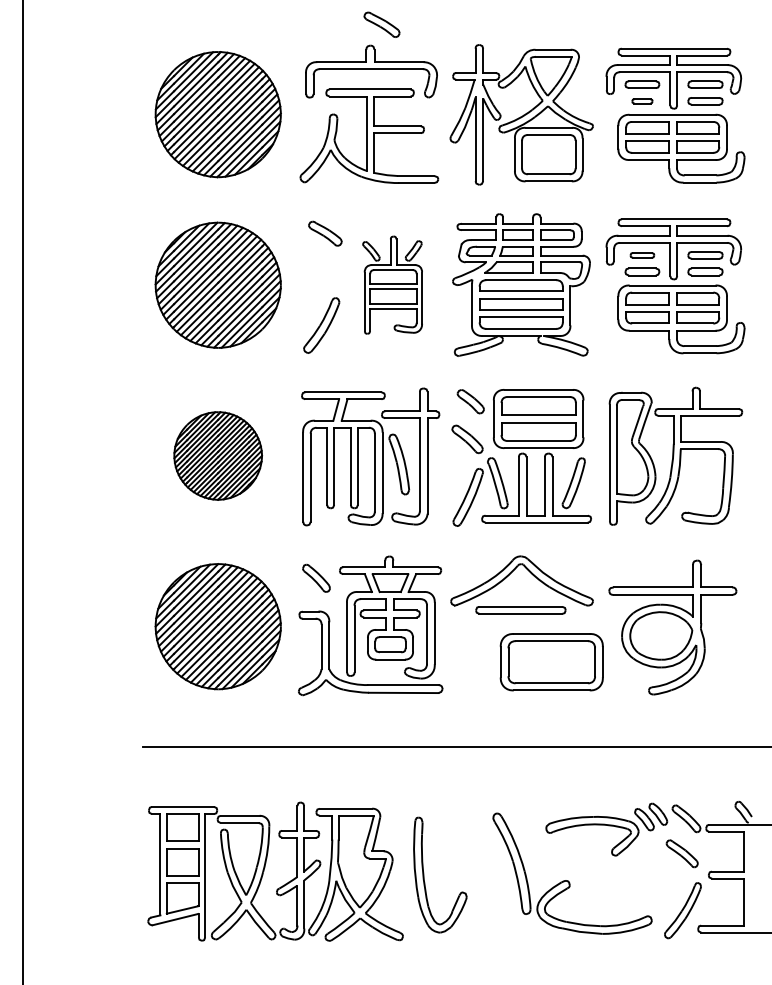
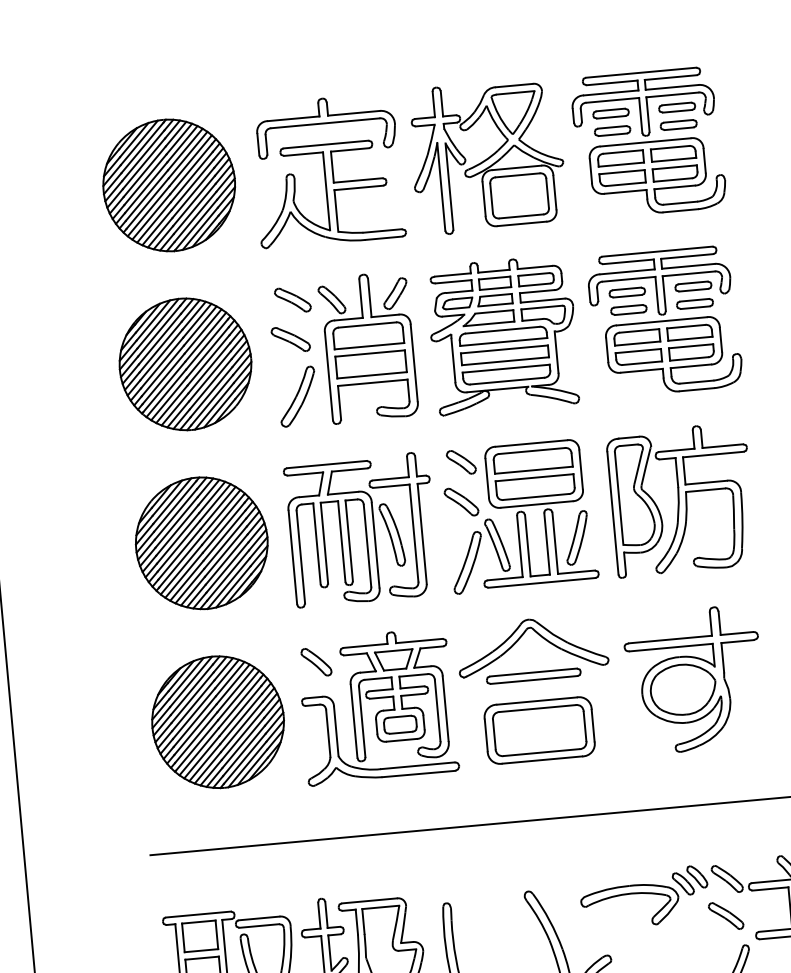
part: (381, 24) -> (290, 339), moved
part: (642, 101) -> (612, 131), size x1.67
part: (642, 255) -> (627, 292), size x1.43
part: (392, 284) -> (368, 346), size x1.43
part: (217, 455) -> (200, 542), size x1.43
part: (551, 662) -> (539, 730), moved

